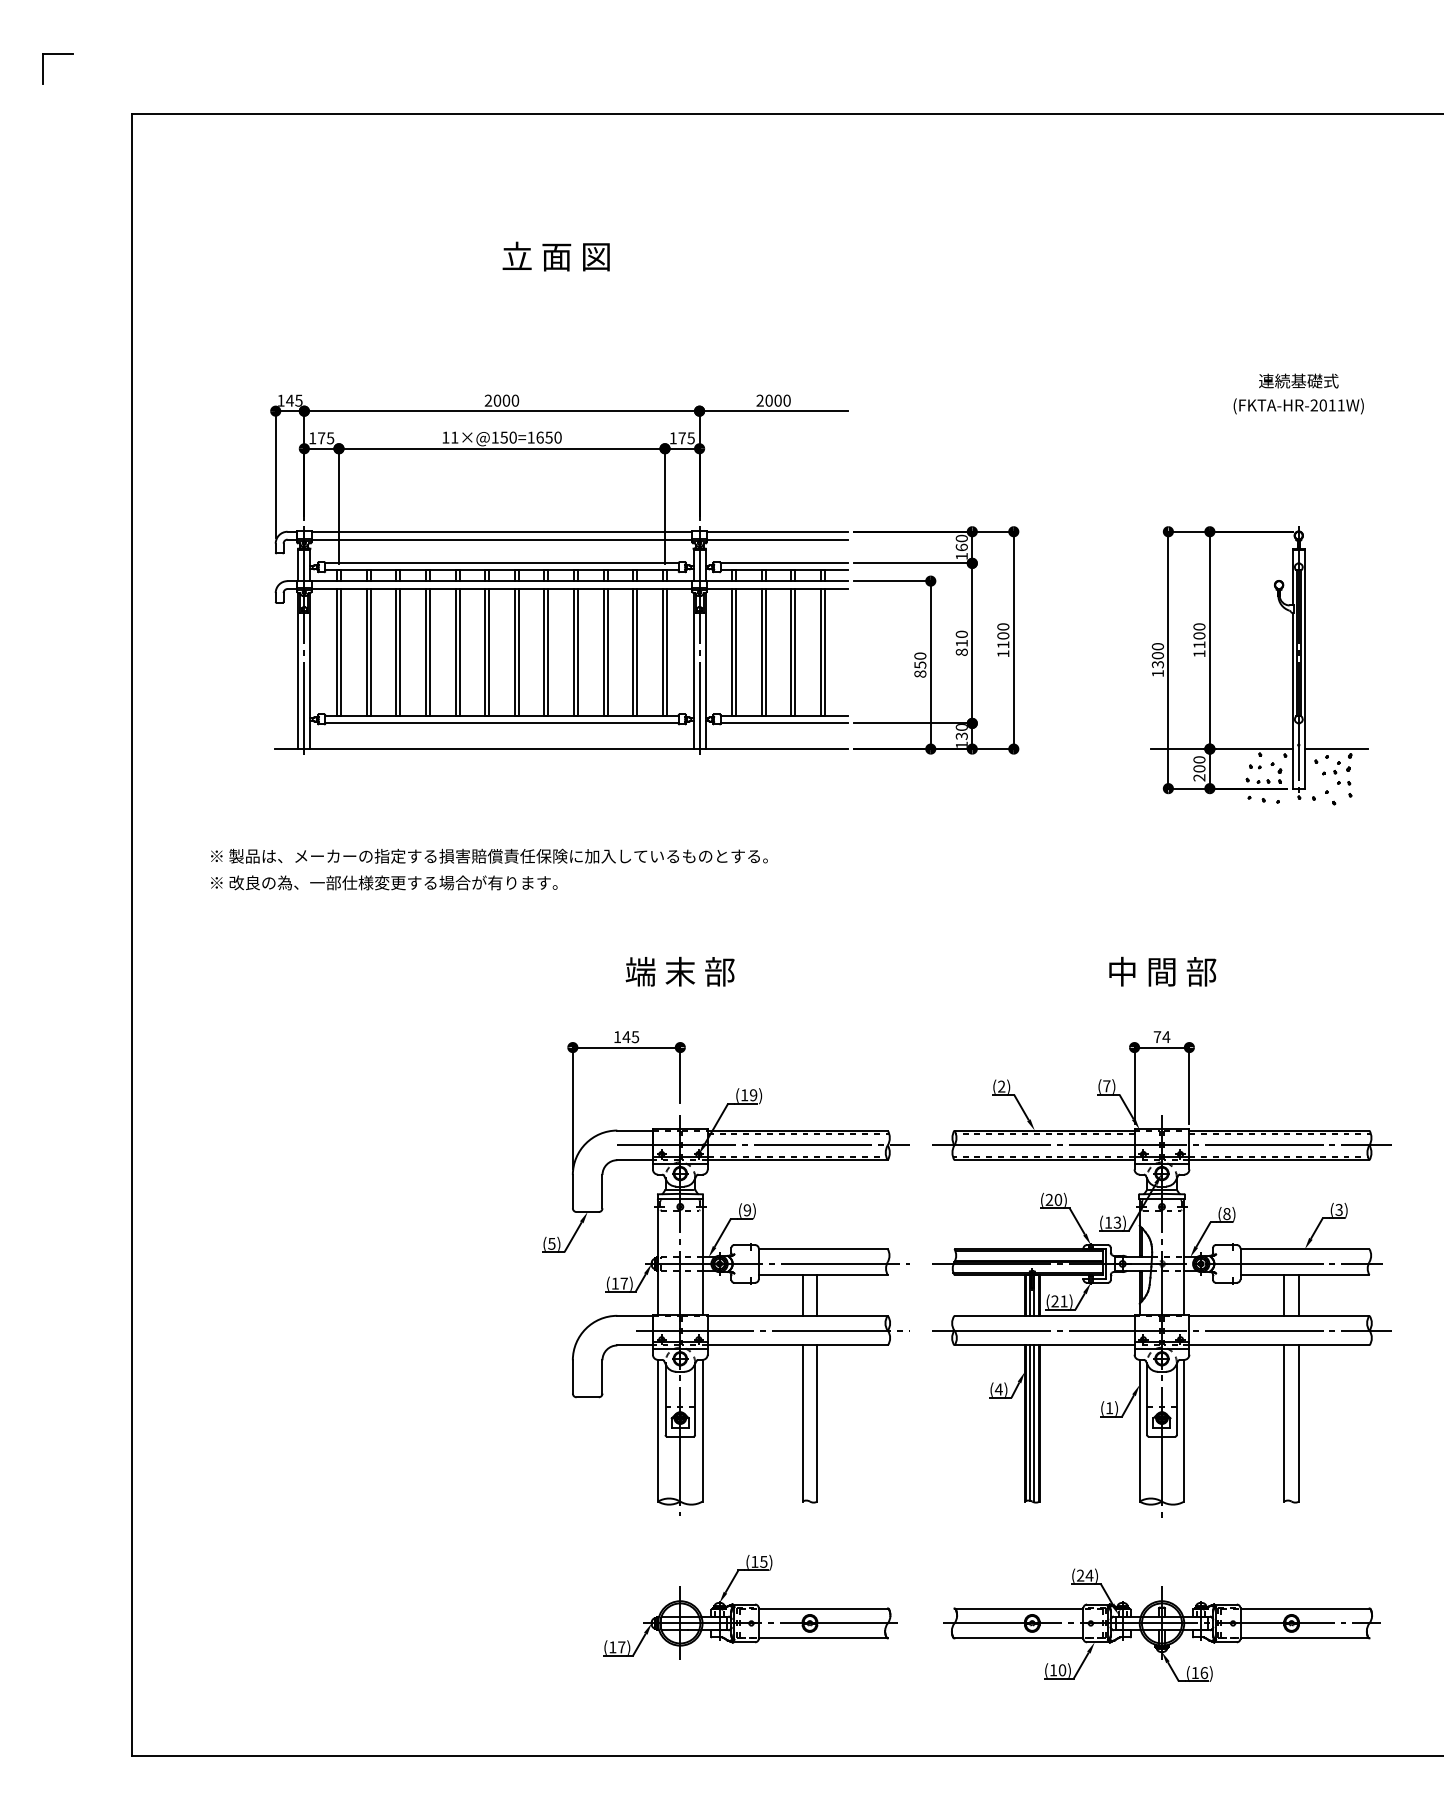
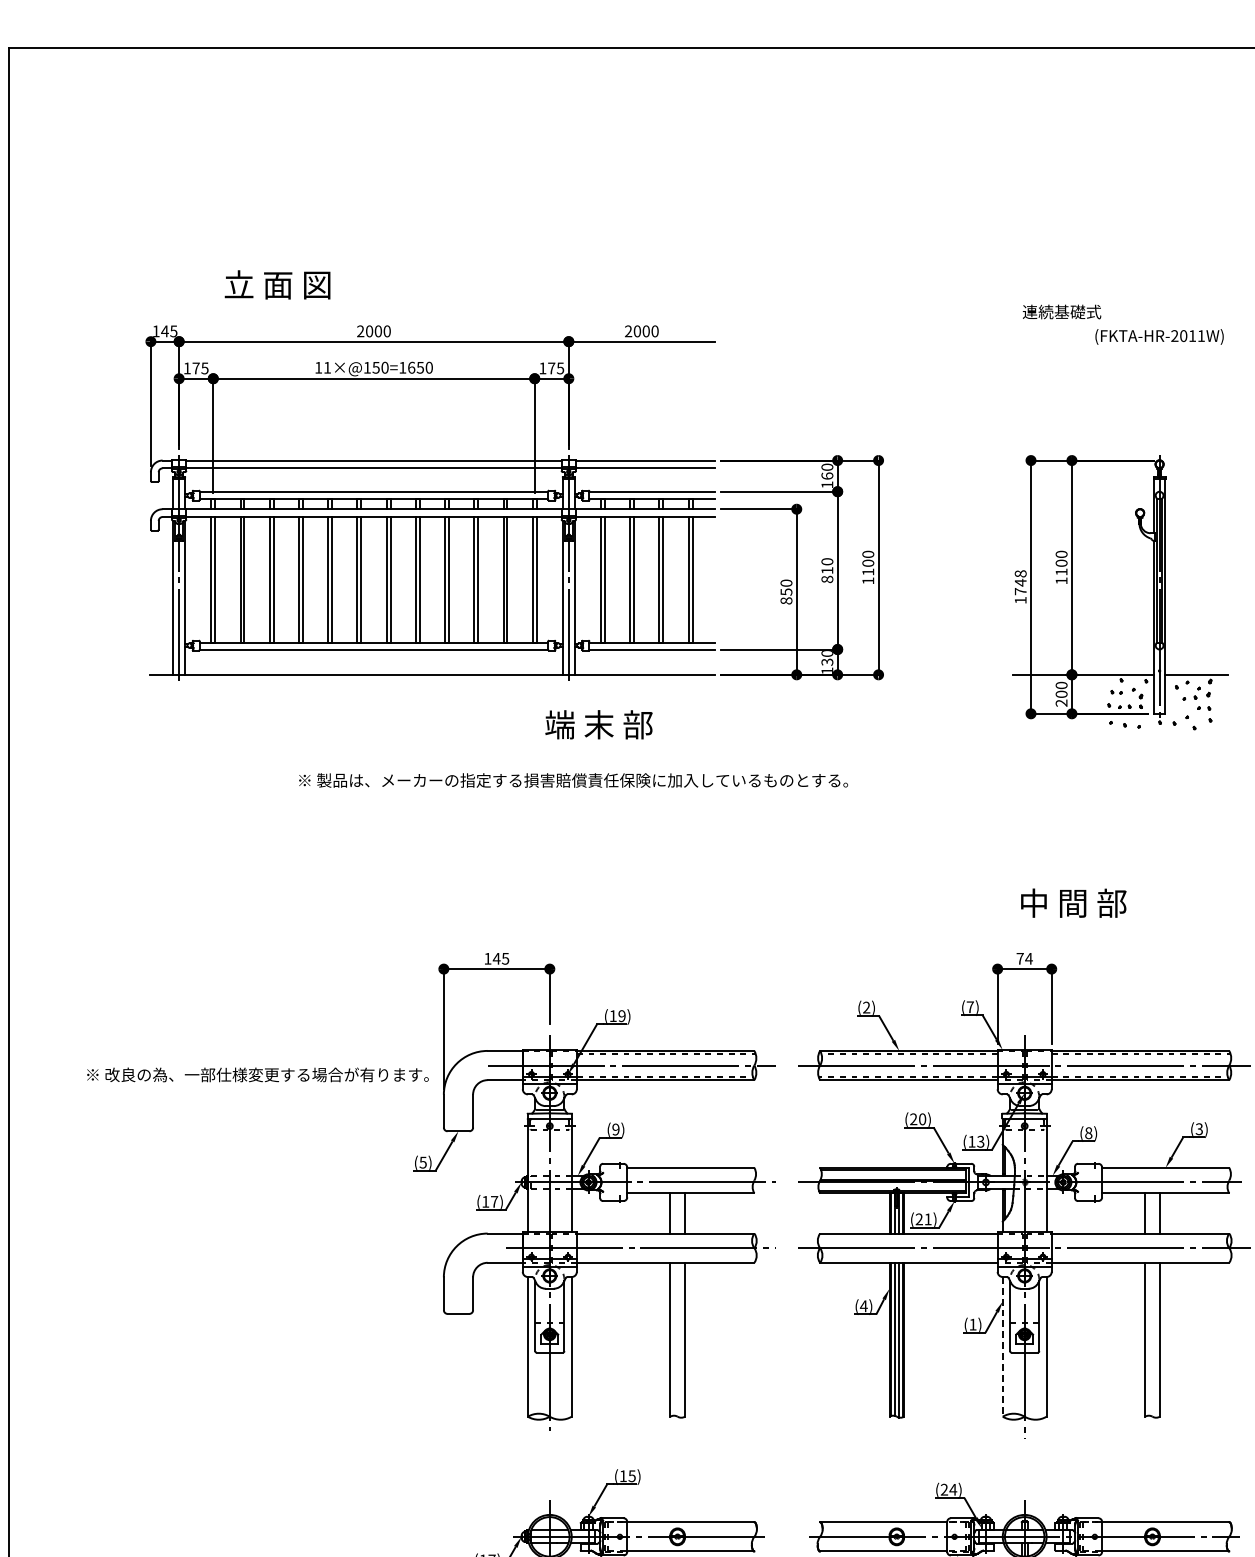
text: (555, 256) -> (276, 284), moved
text: (1298, 380) -> (1061, 311), moved
text: (1157, 655) -> (1020, 582), 1300 -> 1748
text: (489, 855) -> (573, 779), moved
text: (384, 882) -> (258, 1074), moved
text: (679, 971) -> (598, 724), moved
text: (1162, 971) -> (1073, 902), moved
line: (1139, 1430) -> (1002, 1346), solid -> dashed

